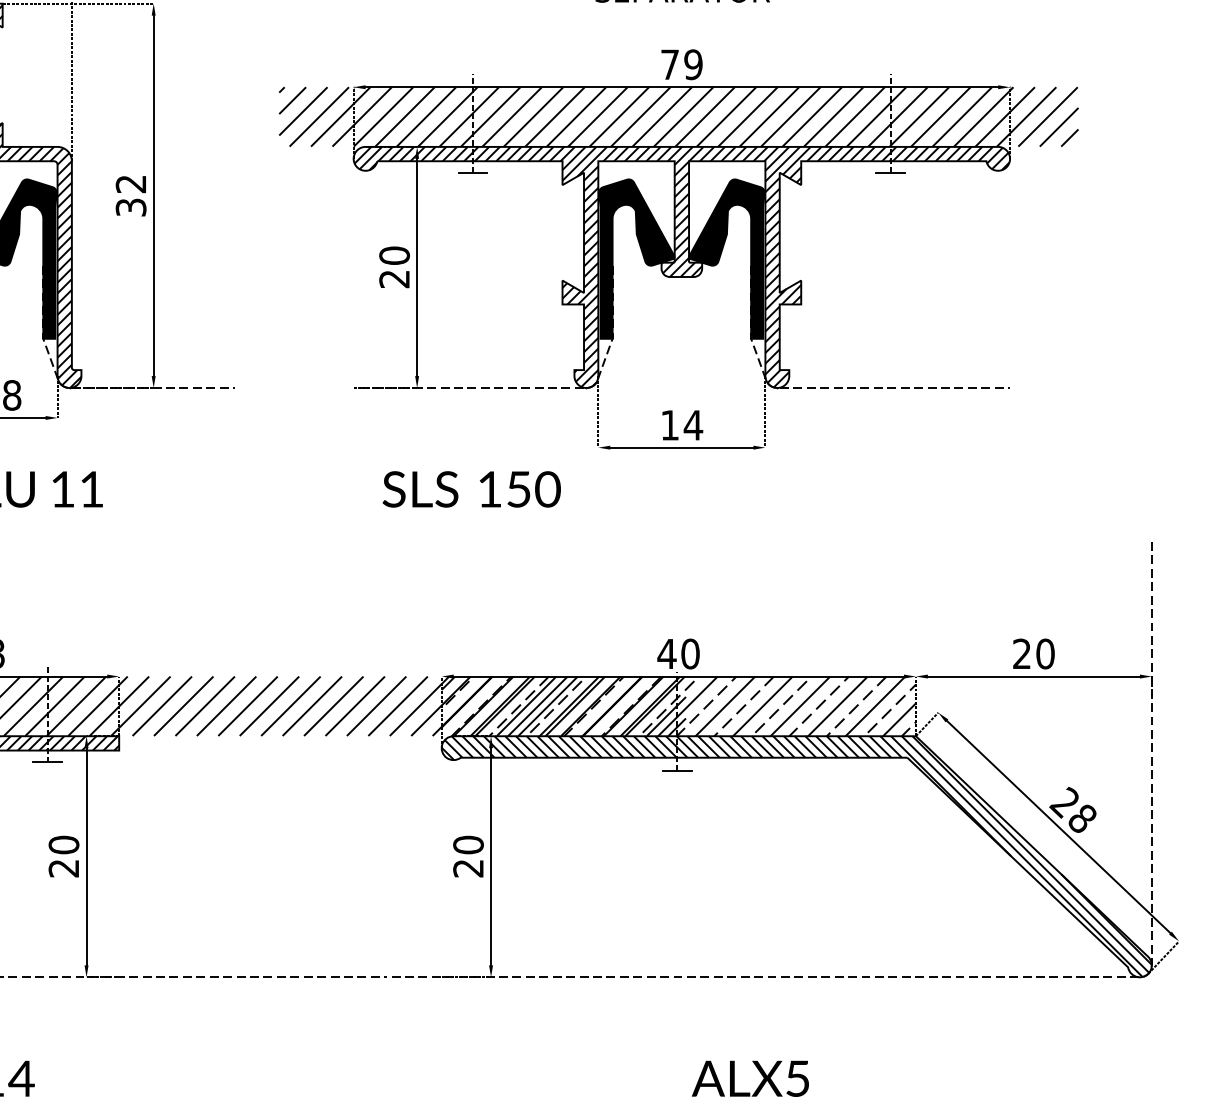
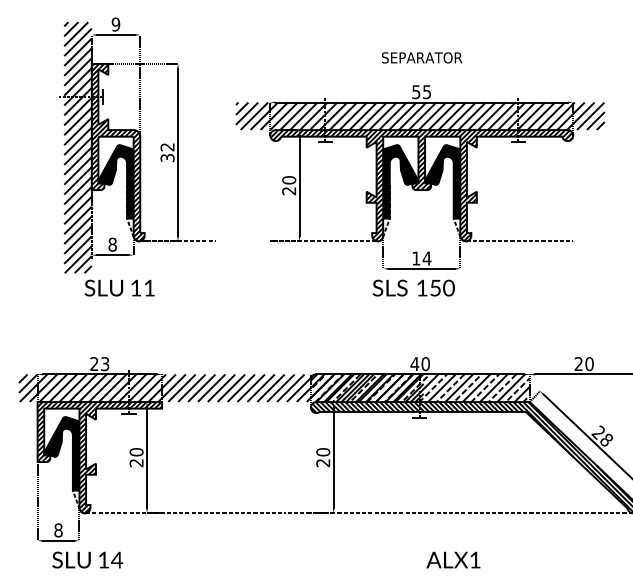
text: (681, 65) -> (421, 92), 79 -> 55
text: (471, 488) -> (413, 287), moved
text: (798, 1077) -> (475, 559), ALX5 -> ALX1

